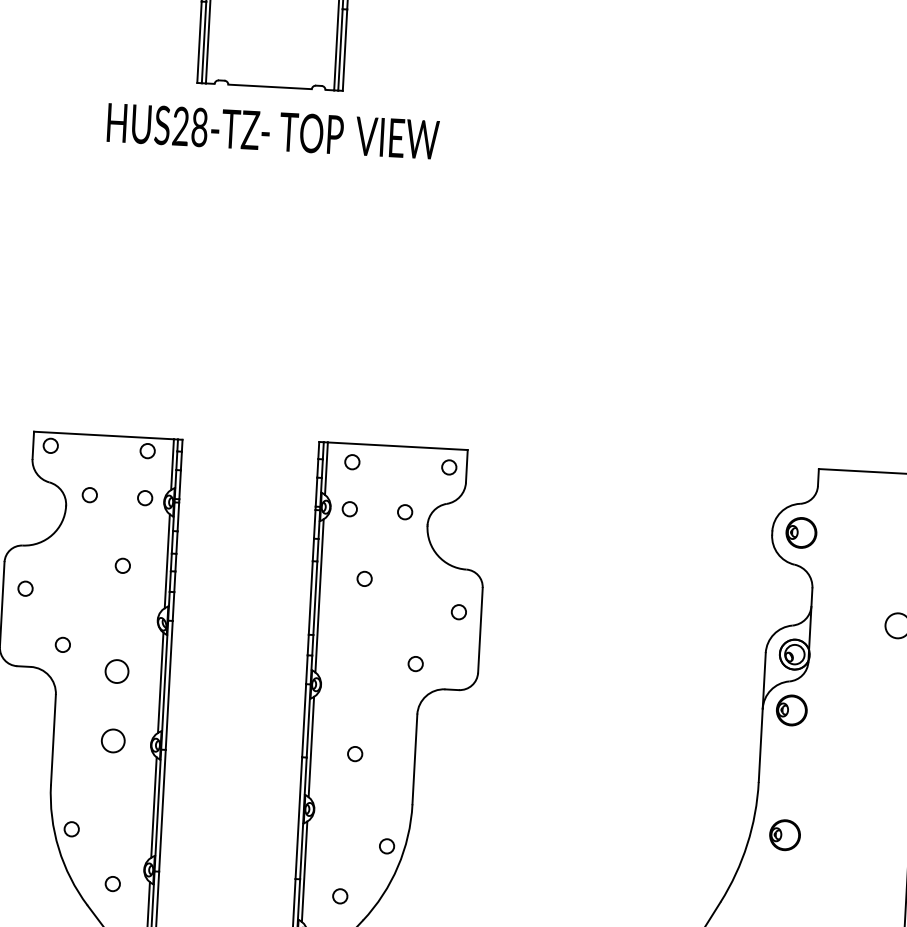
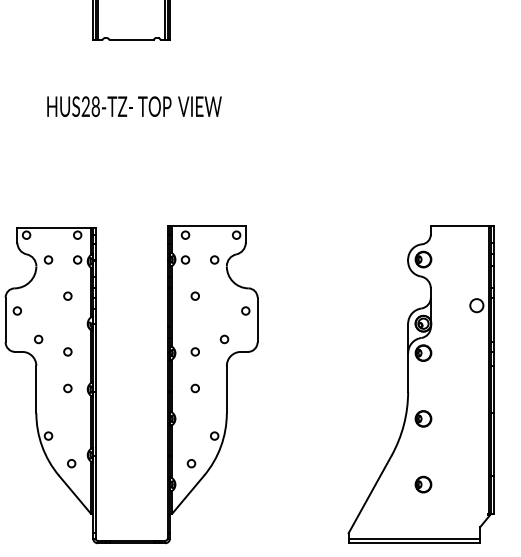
text: (273, 131) -> (134, 106), moved
circle: (116, 670) -> (67, 351), size x0.62
circle: (357, 683) -> (194, 351), added
circle: (112, 740) -> (67, 388), size x0.62

